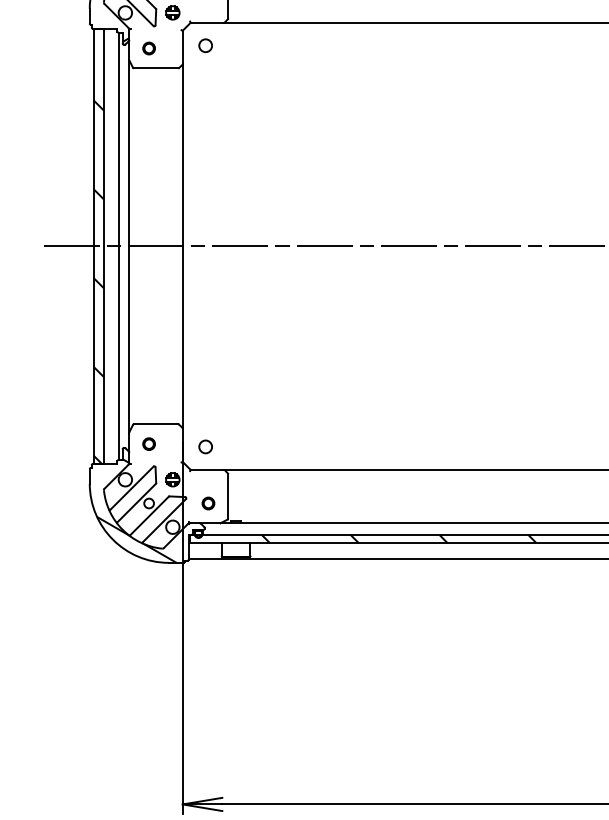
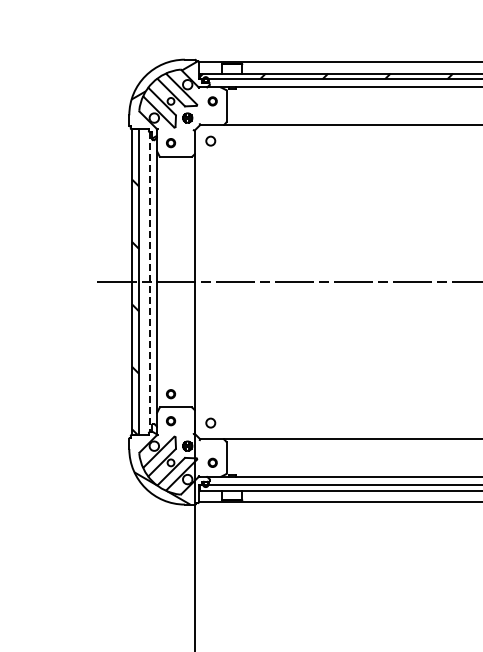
line: (119, 246) -> (150, 282), solid -> dashed
part: (149, 406) -> (171, 394), added
hatch: (398, 538) -> (346, 487), removed

